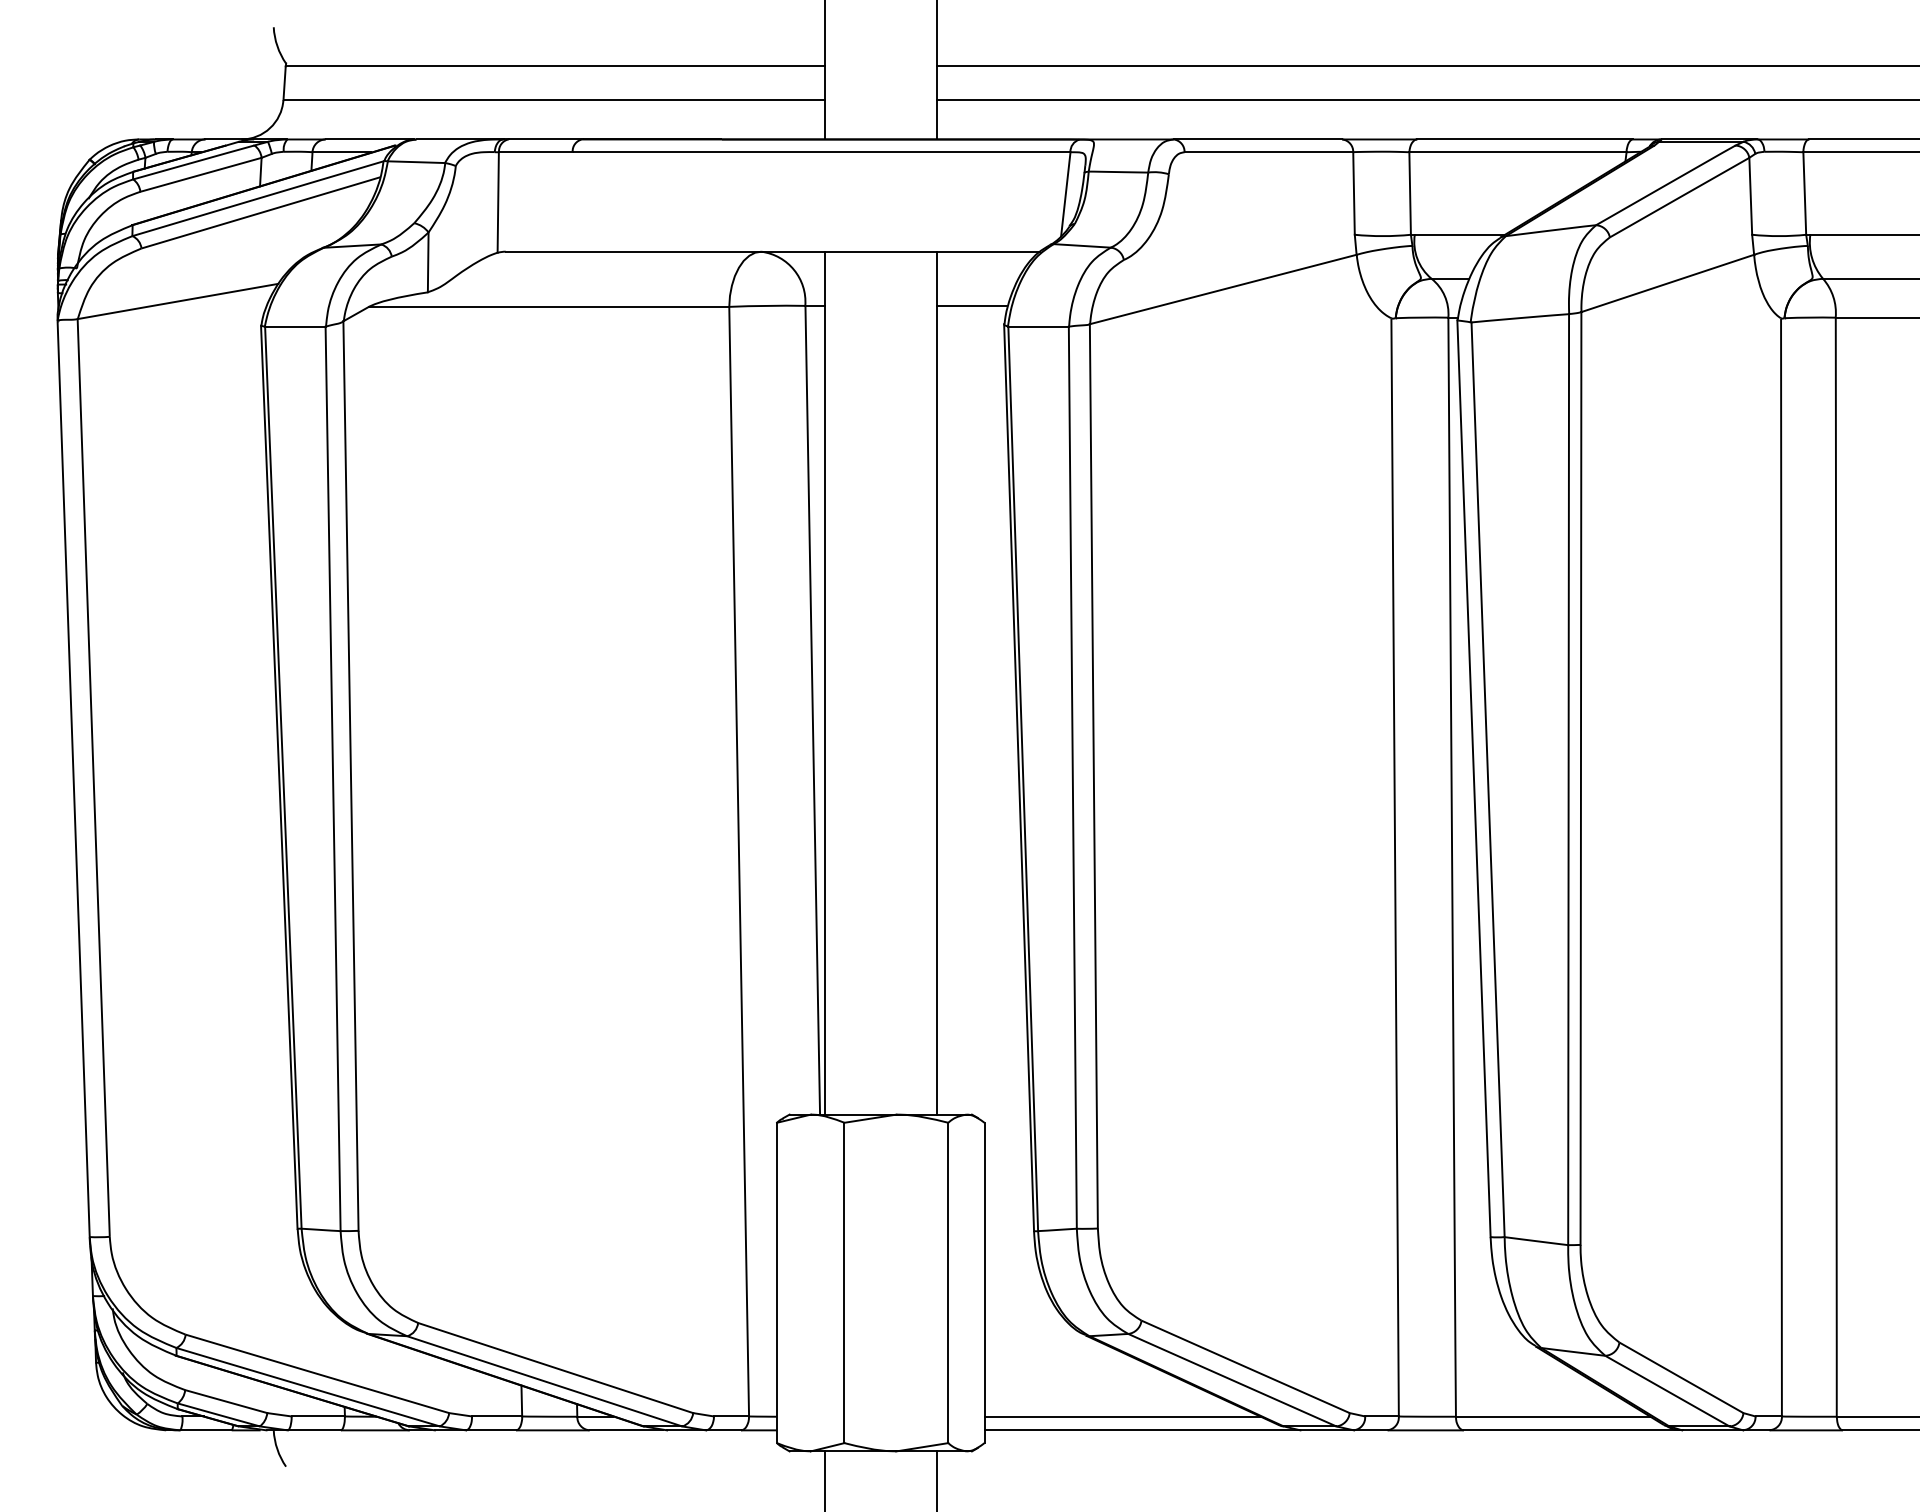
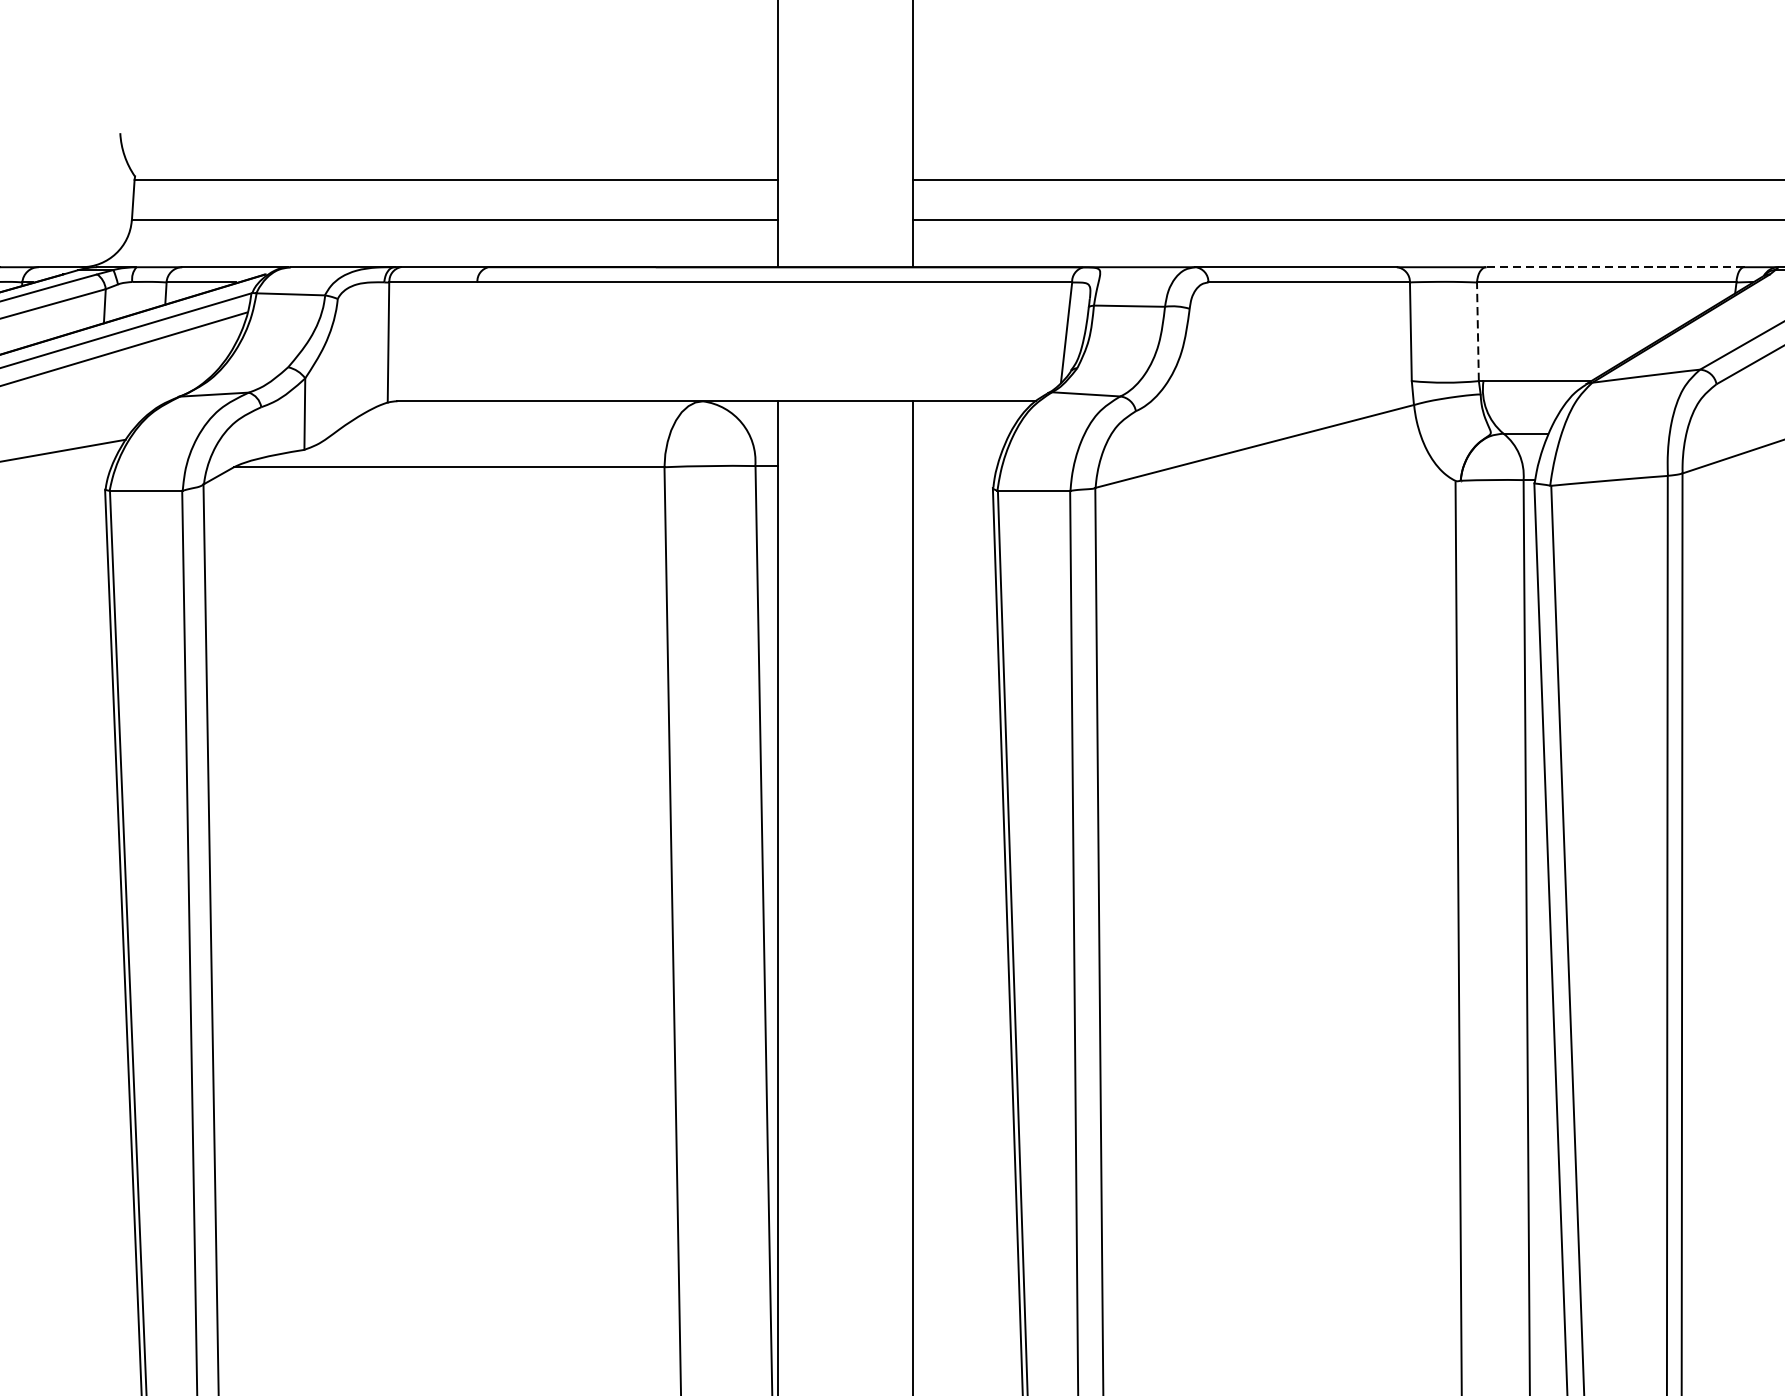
line: (1524, 139) -> (1614, 267), solid -> dashed
line: (1410, 193) -> (1478, 331), solid -> dashed
line: (971, 305) -> (953, 465), removed

